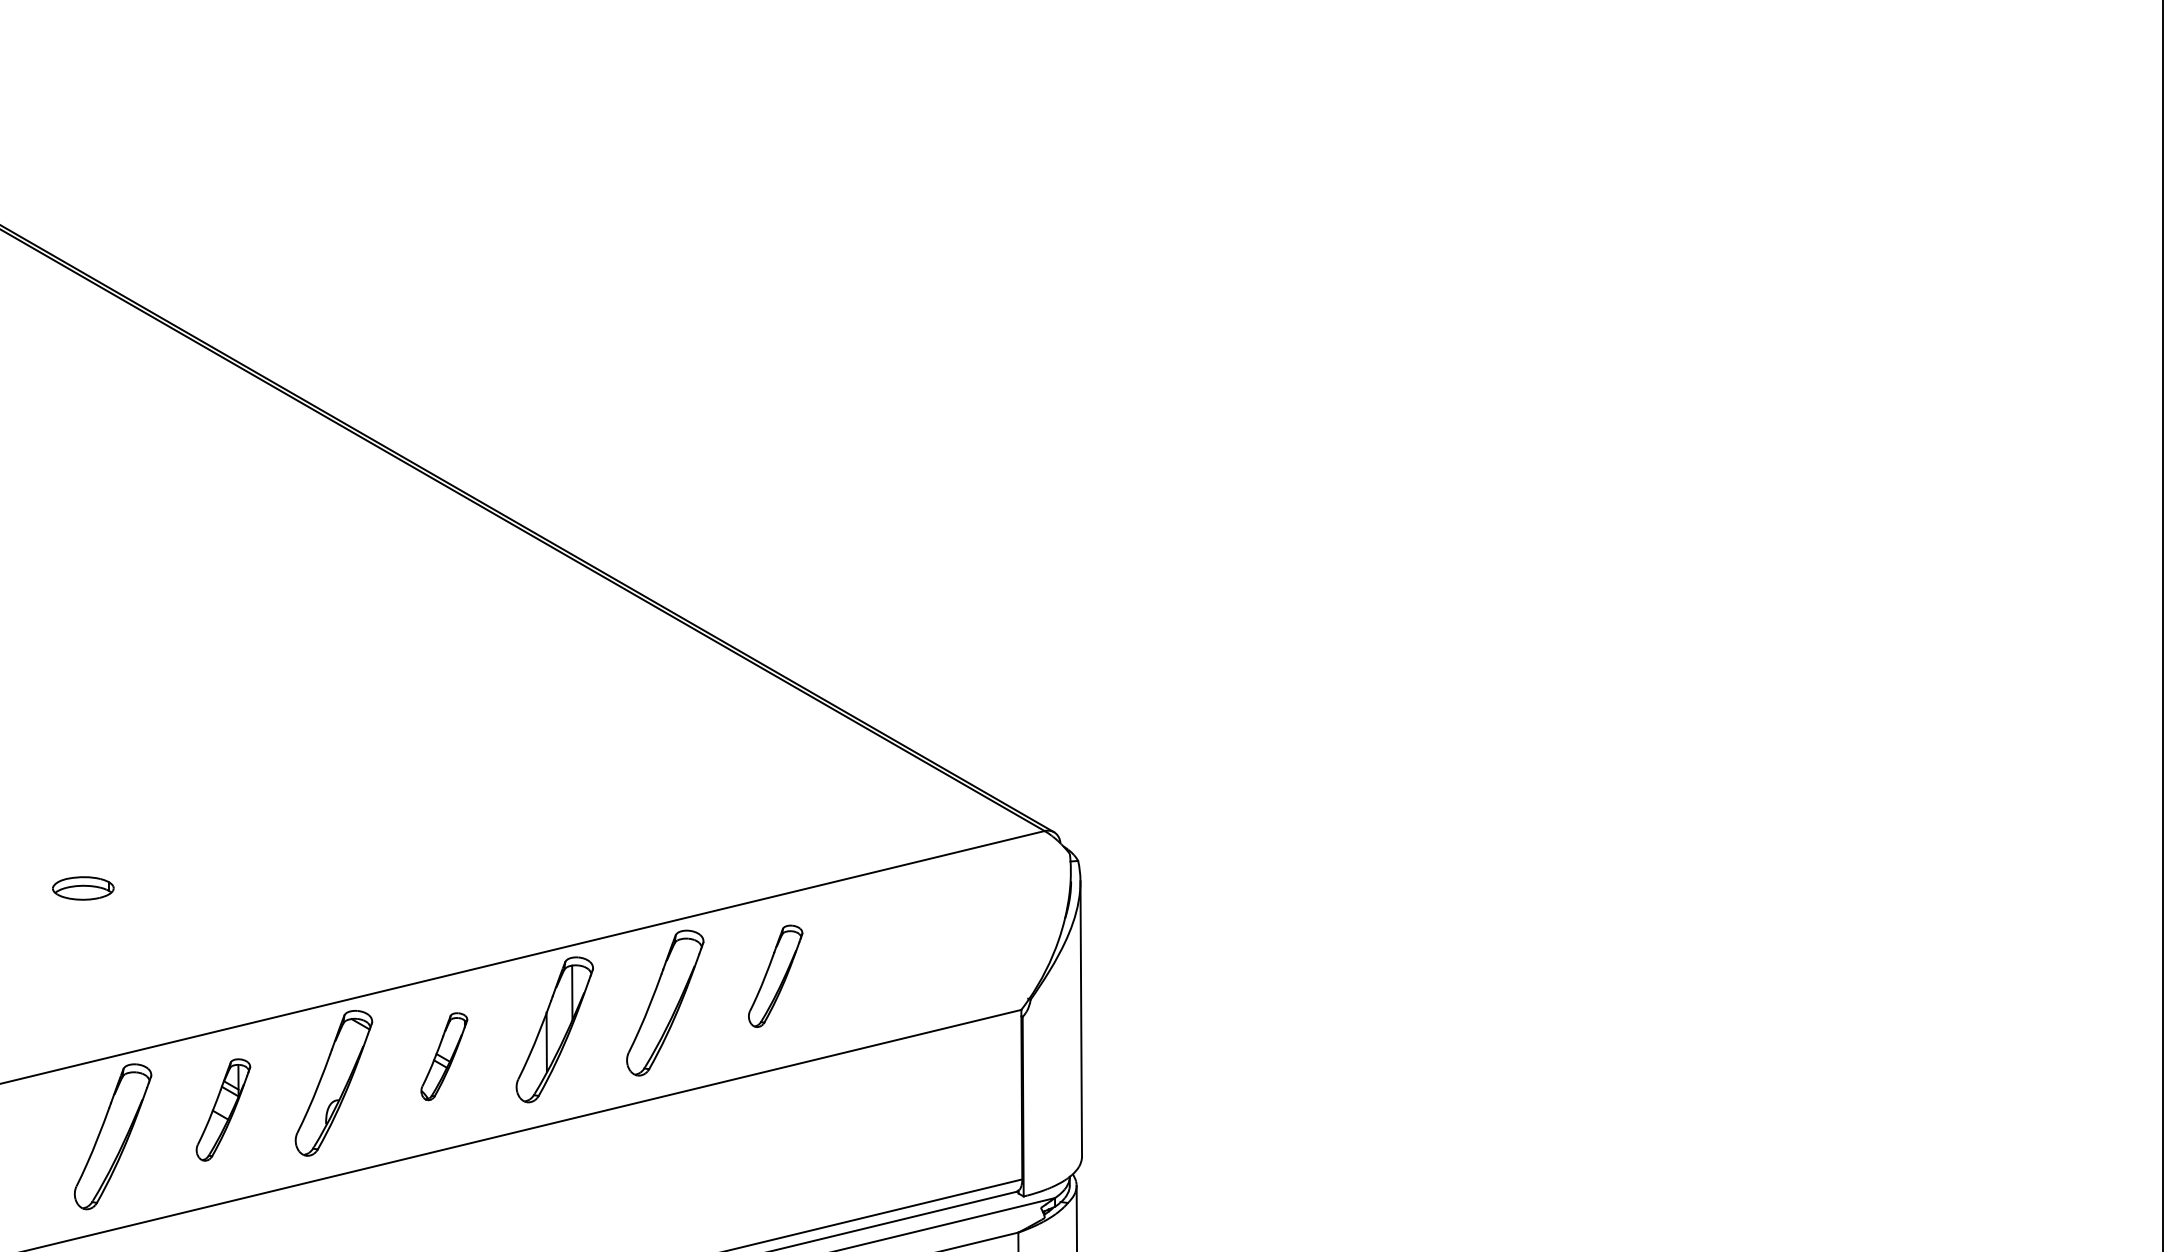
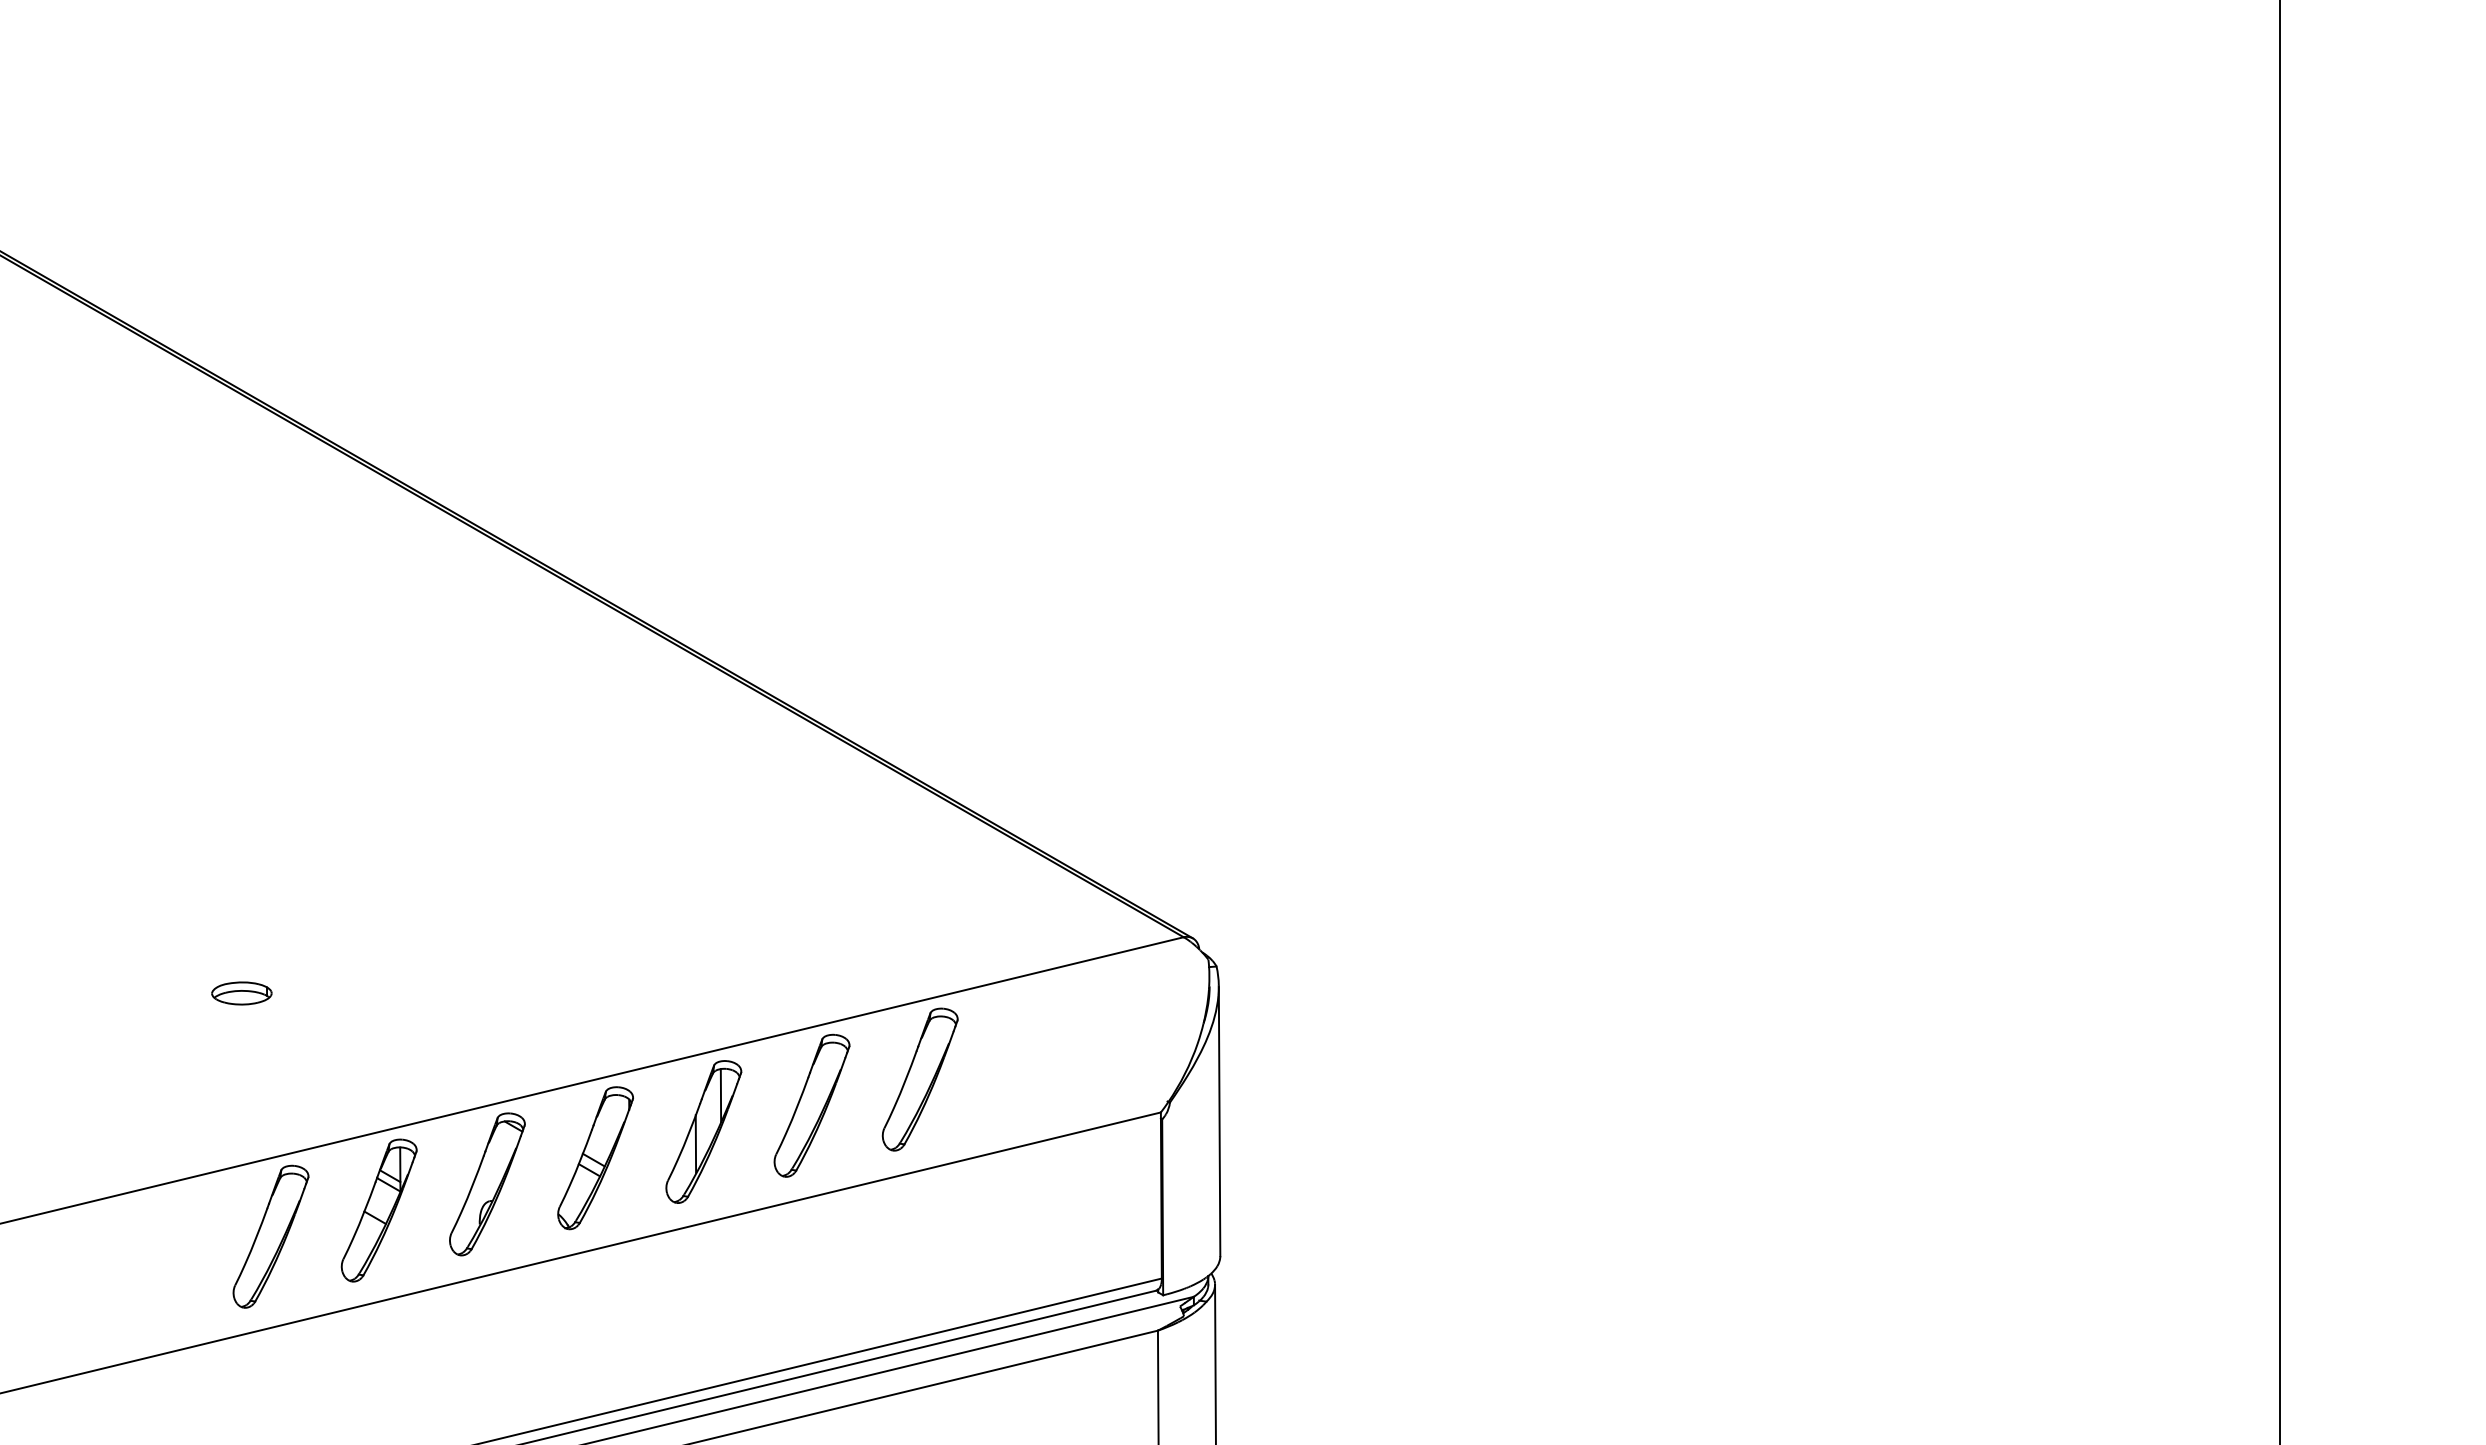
part: (774, 976) -> (919, 1079), size x1.43
part: (444, 1056) -> (595, 1158), size x1.67
part: (222, 1109) -> (378, 1210), size x1.43

